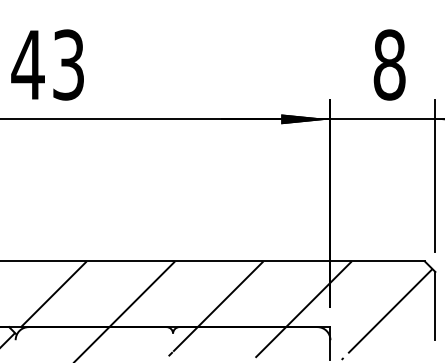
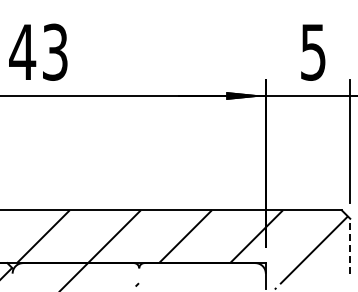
text: (389, 64) -> (313, 51), 8 -> 5
line: (435, 305) -> (350, 245), solid -> dashed
hatch: (229, 342) -> (184, 275), removed

